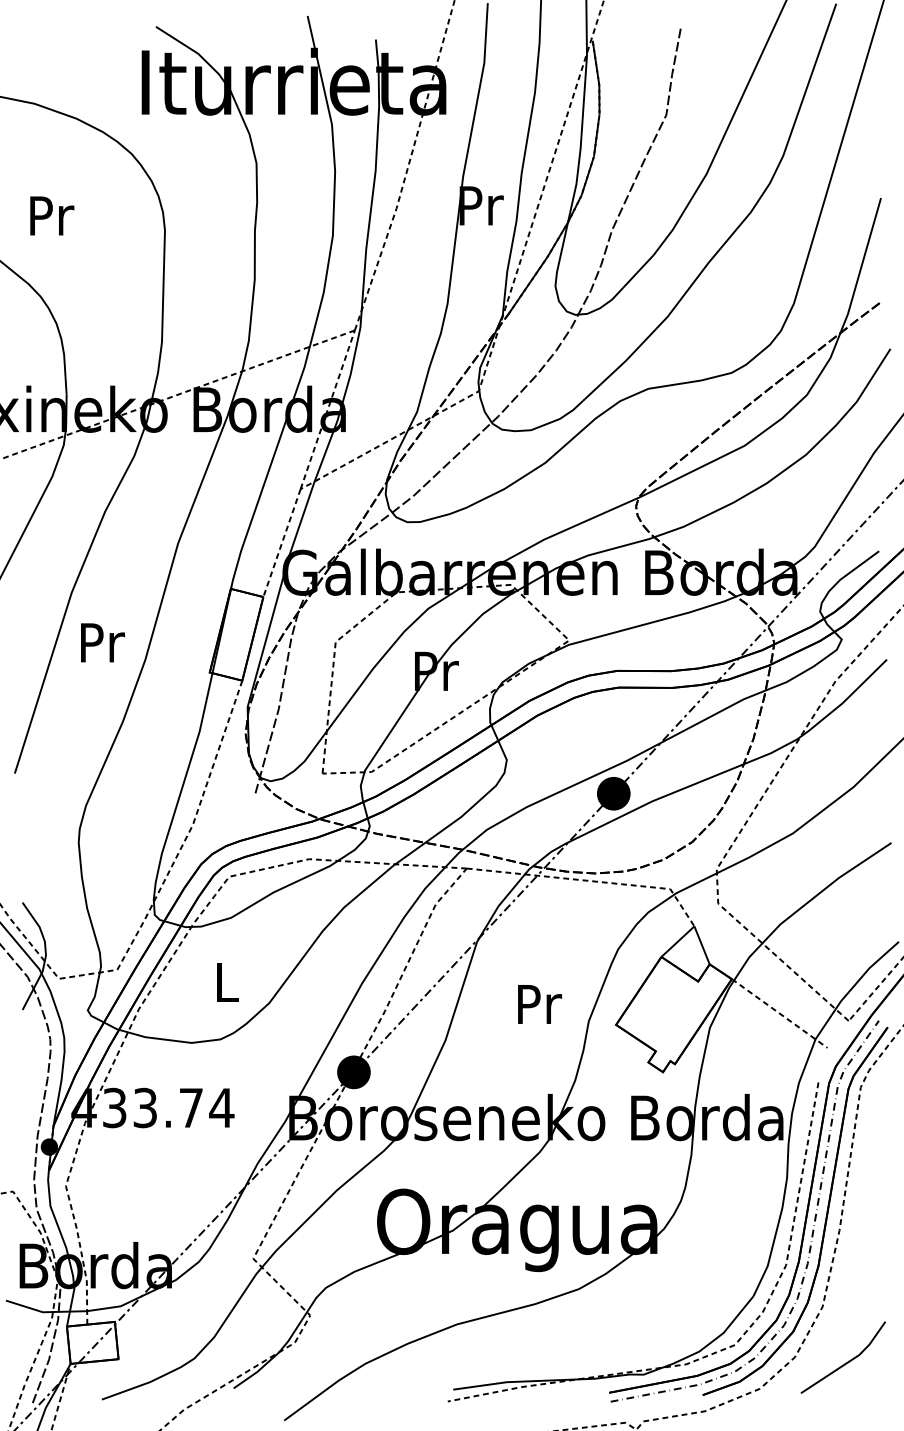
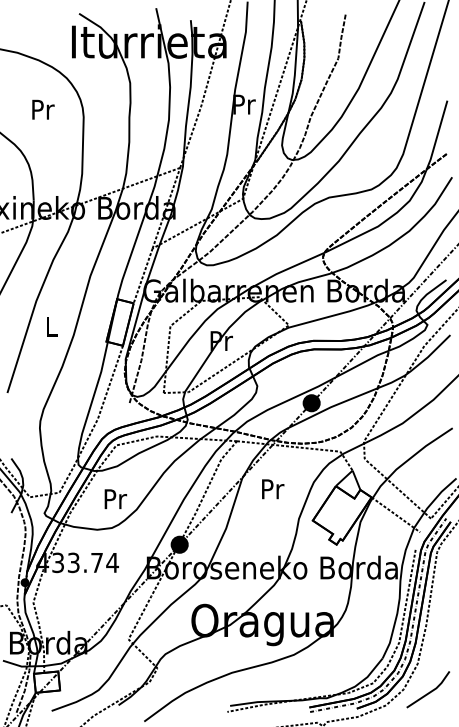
text: (52, 215) -> (43, 109), moved
text: (103, 642) -> (52, 326), Pr -> L
text: (227, 983) -> (115, 499), L -> Pr
text: (540, 1004) -> (273, 489), moved

